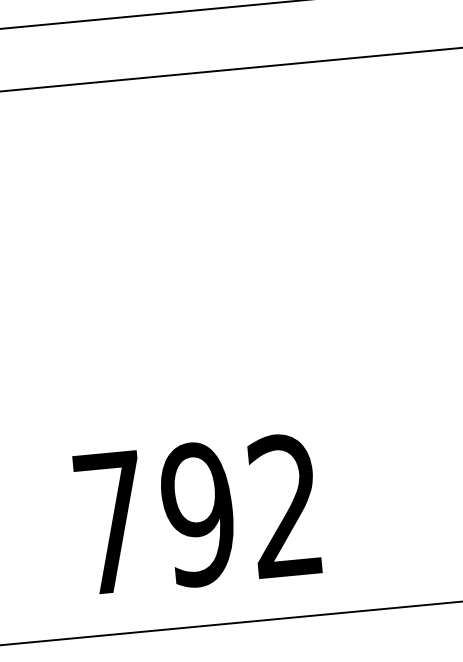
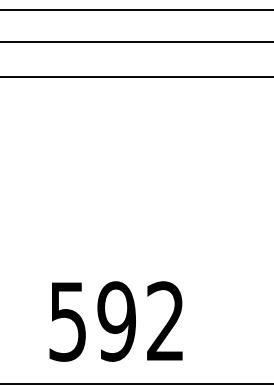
text: (110, 522) -> (67, 321), 792 -> 592

